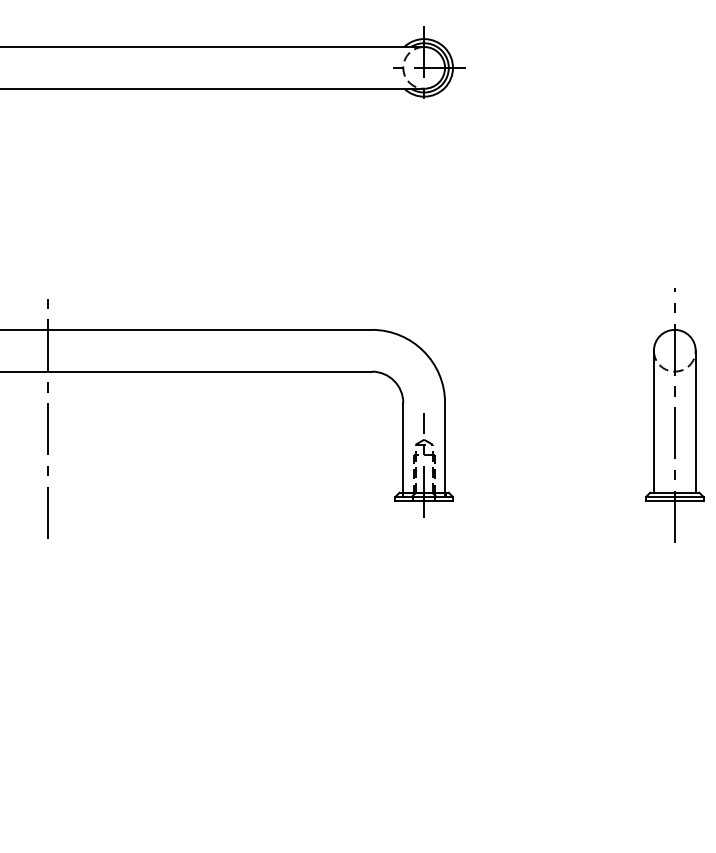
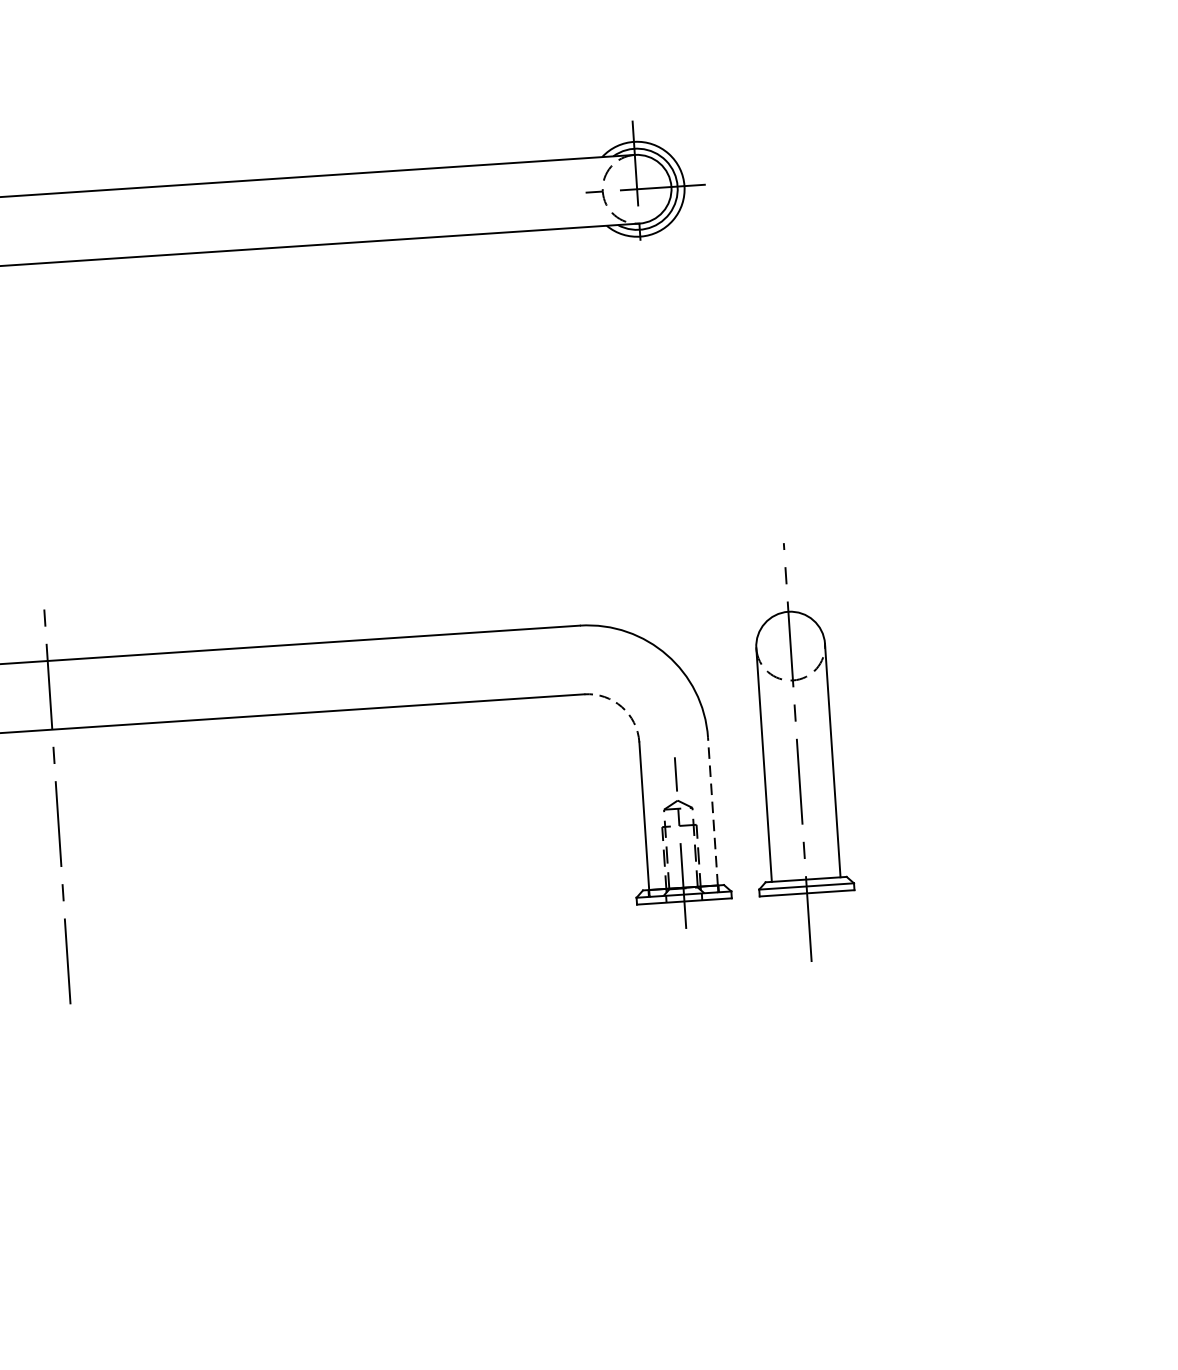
arc: (394, 380) -> (622, 706), solid -> dashed
part: (674, 415) -> (797, 752), moved
line: (445, 447) -> (713, 810), solid -> dashed

